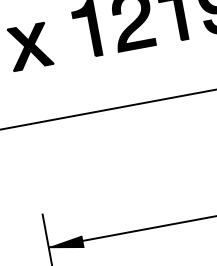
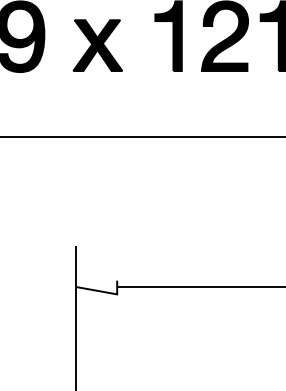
fill: (65, 244) -> (96, 287), removed

